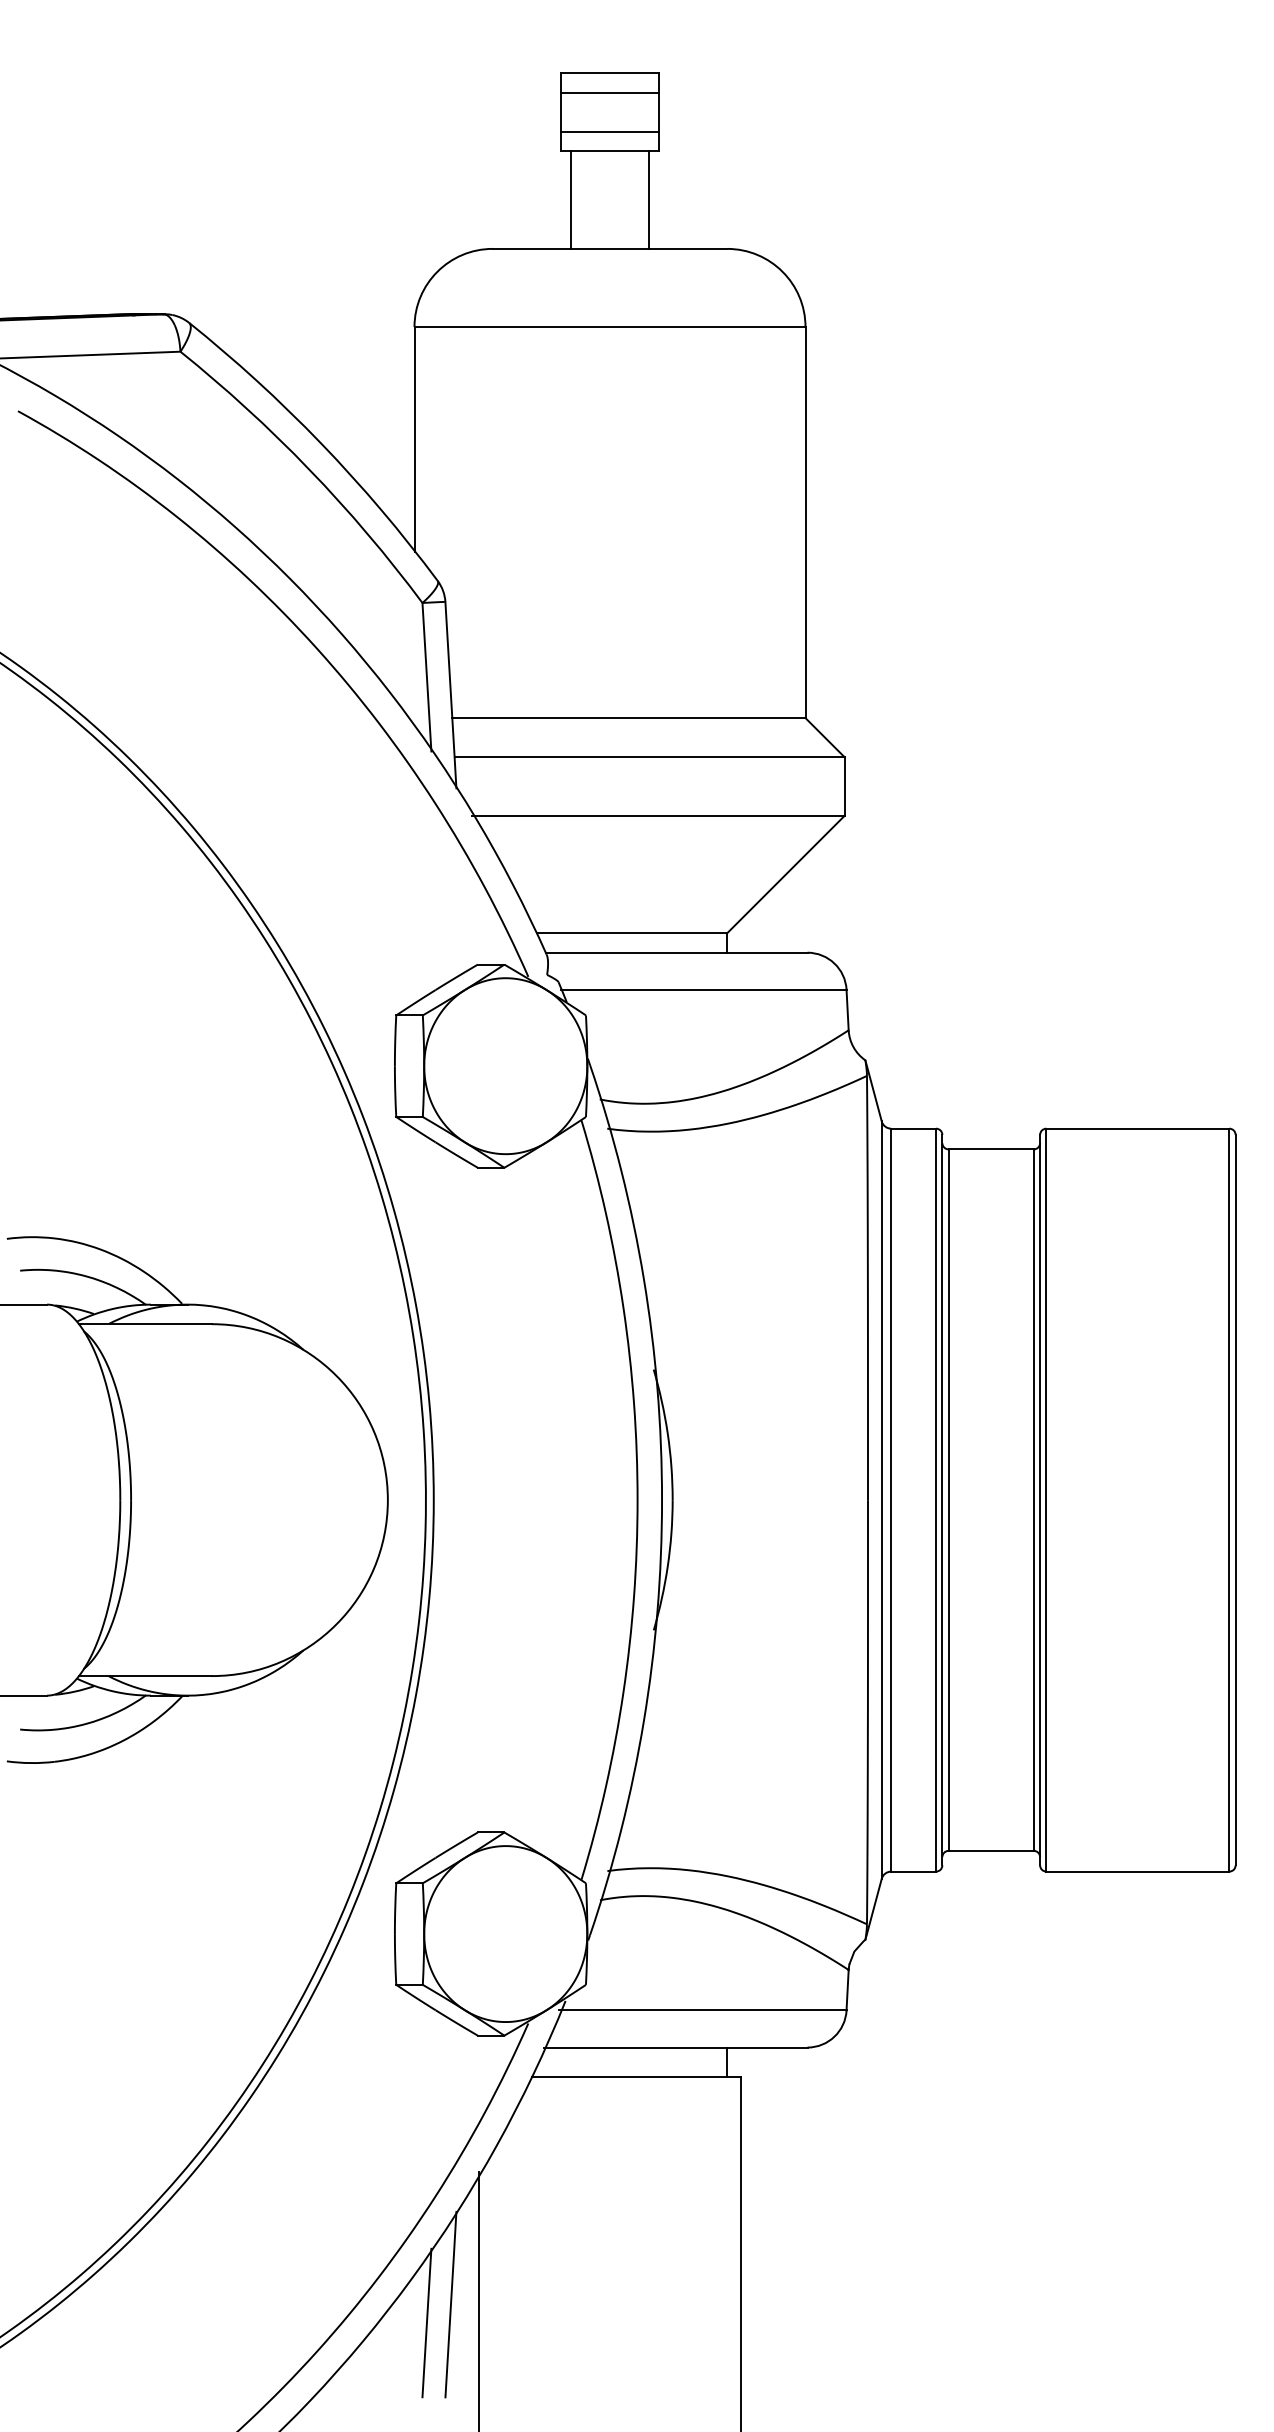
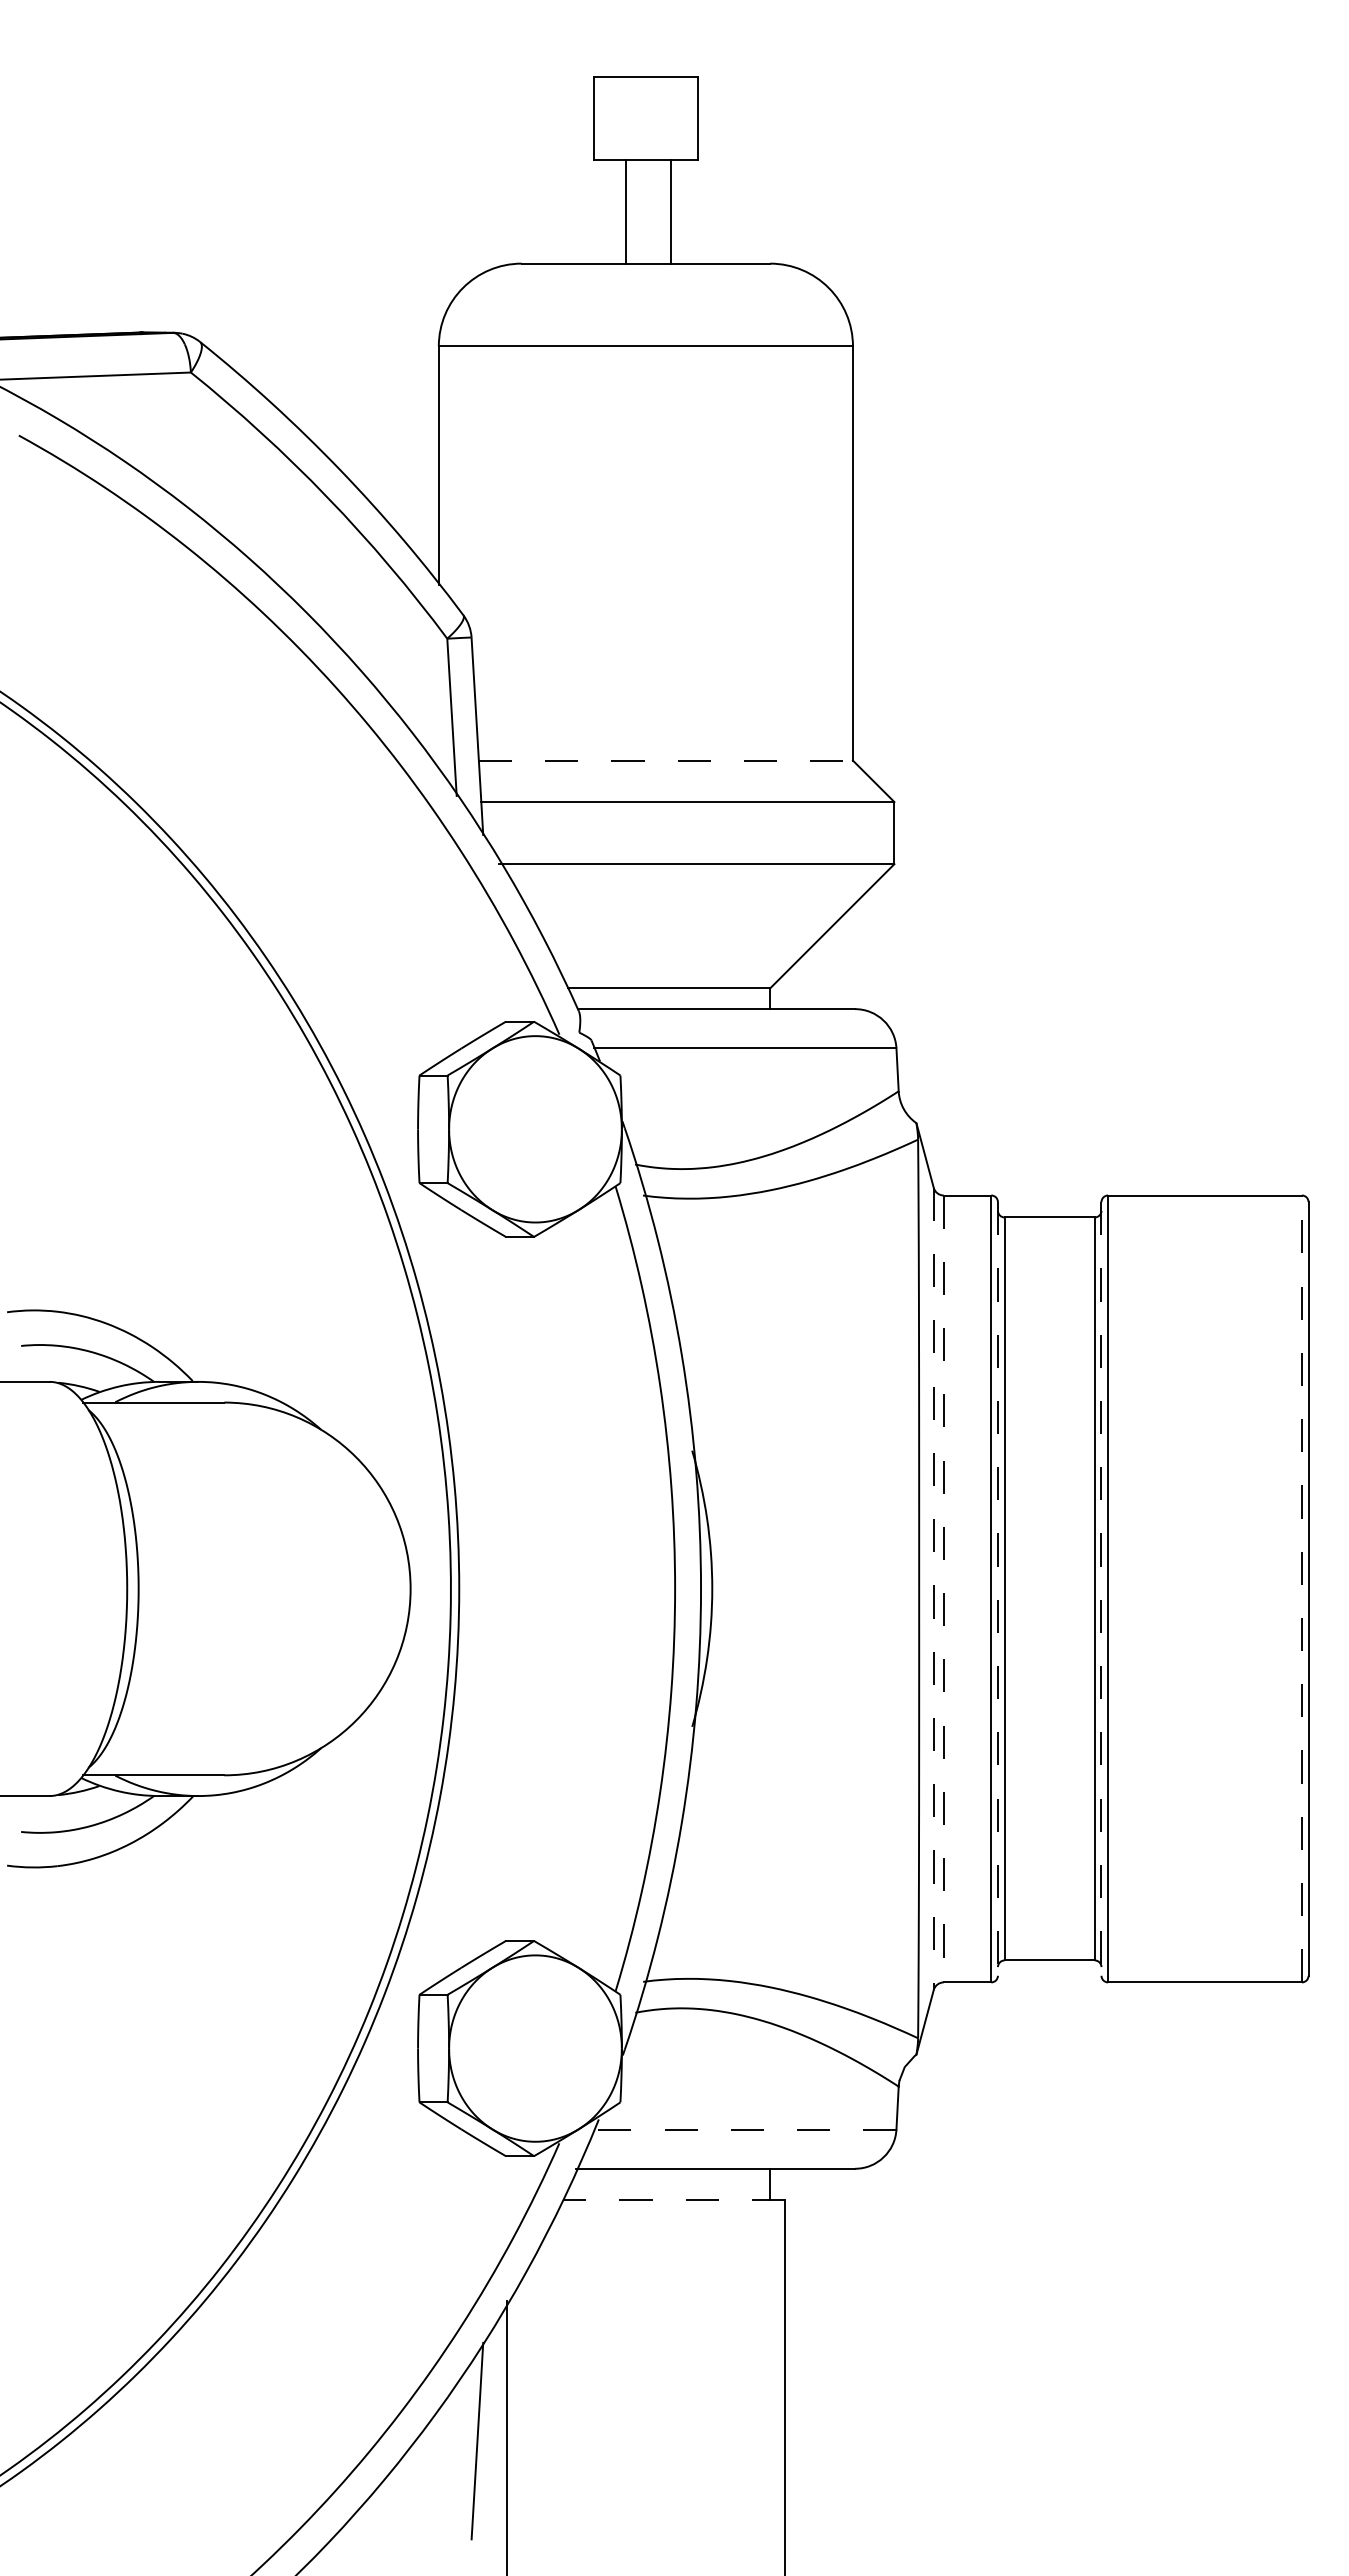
line: (609, 92) -> (645, 97), removed
line: (609, 131) -> (645, 139), removed
line: (570, 199) -> (671, 211), moved
line: (649, 199) -> (626, 211), moved
line: (629, 717) -> (666, 760), solid -> dashed
line: (941, 1499) -> (997, 1588), solid -> dashed
line: (1040, 1499) -> (1101, 1588), solid -> dashed
line: (1228, 1499) -> (1301, 1588), solid -> dashed
line: (881, 1500) -> (933, 1589), solid -> dashed
line: (890, 1500) -> (943, 1589), solid -> dashed
line: (702, 2010) -> (743, 2129), solid -> dashed
line: (636, 2076) -> (673, 2199), solid -> dashed
line: (426, 2322) -> (451, 2460), removed

